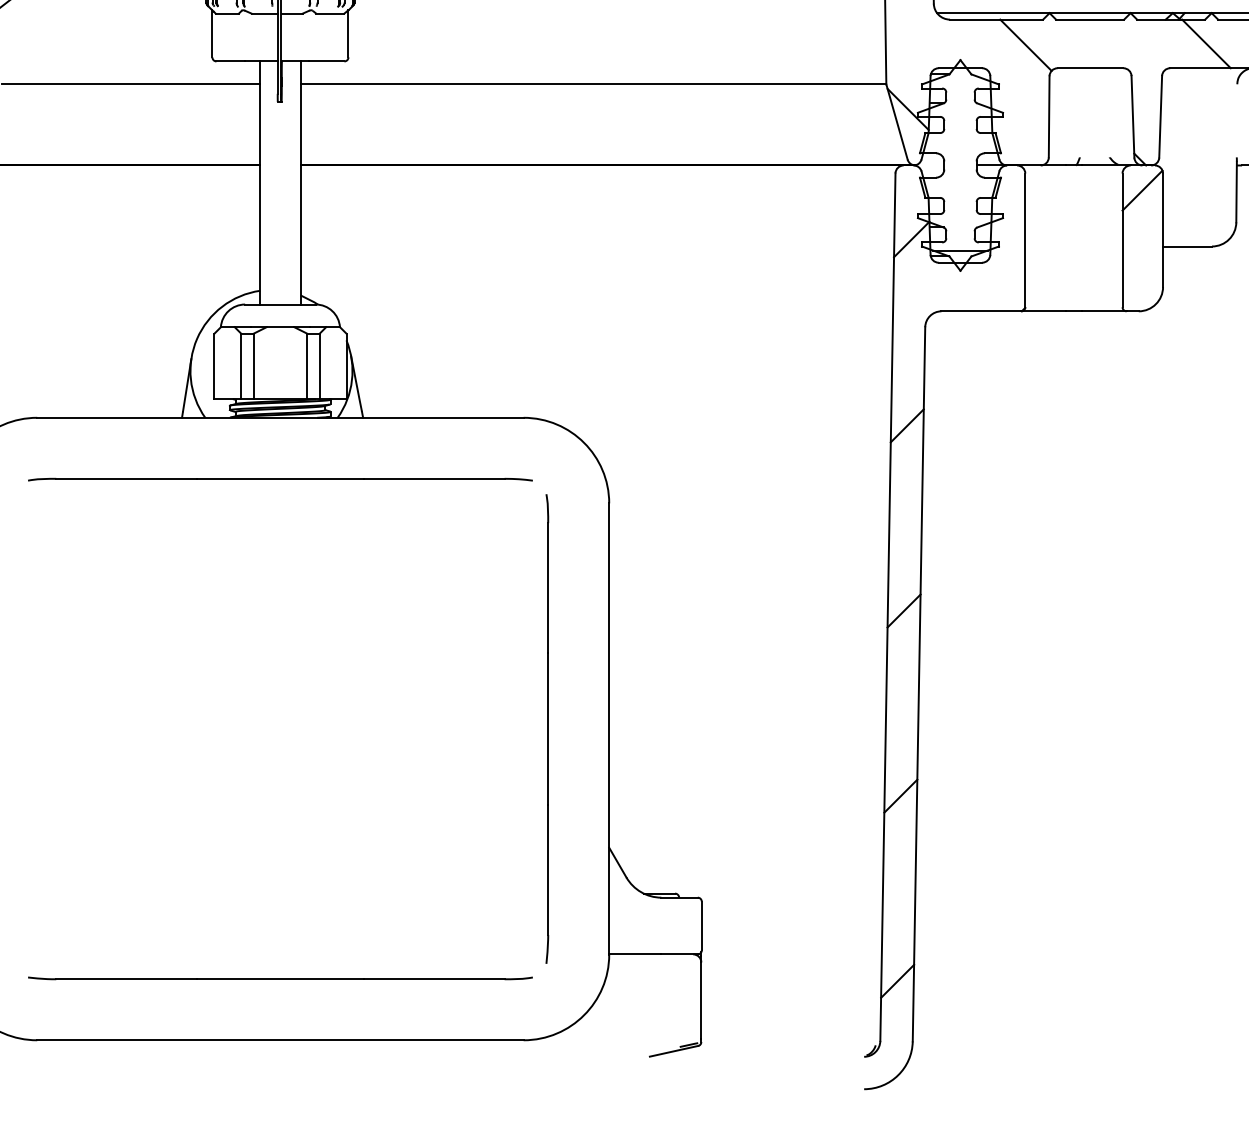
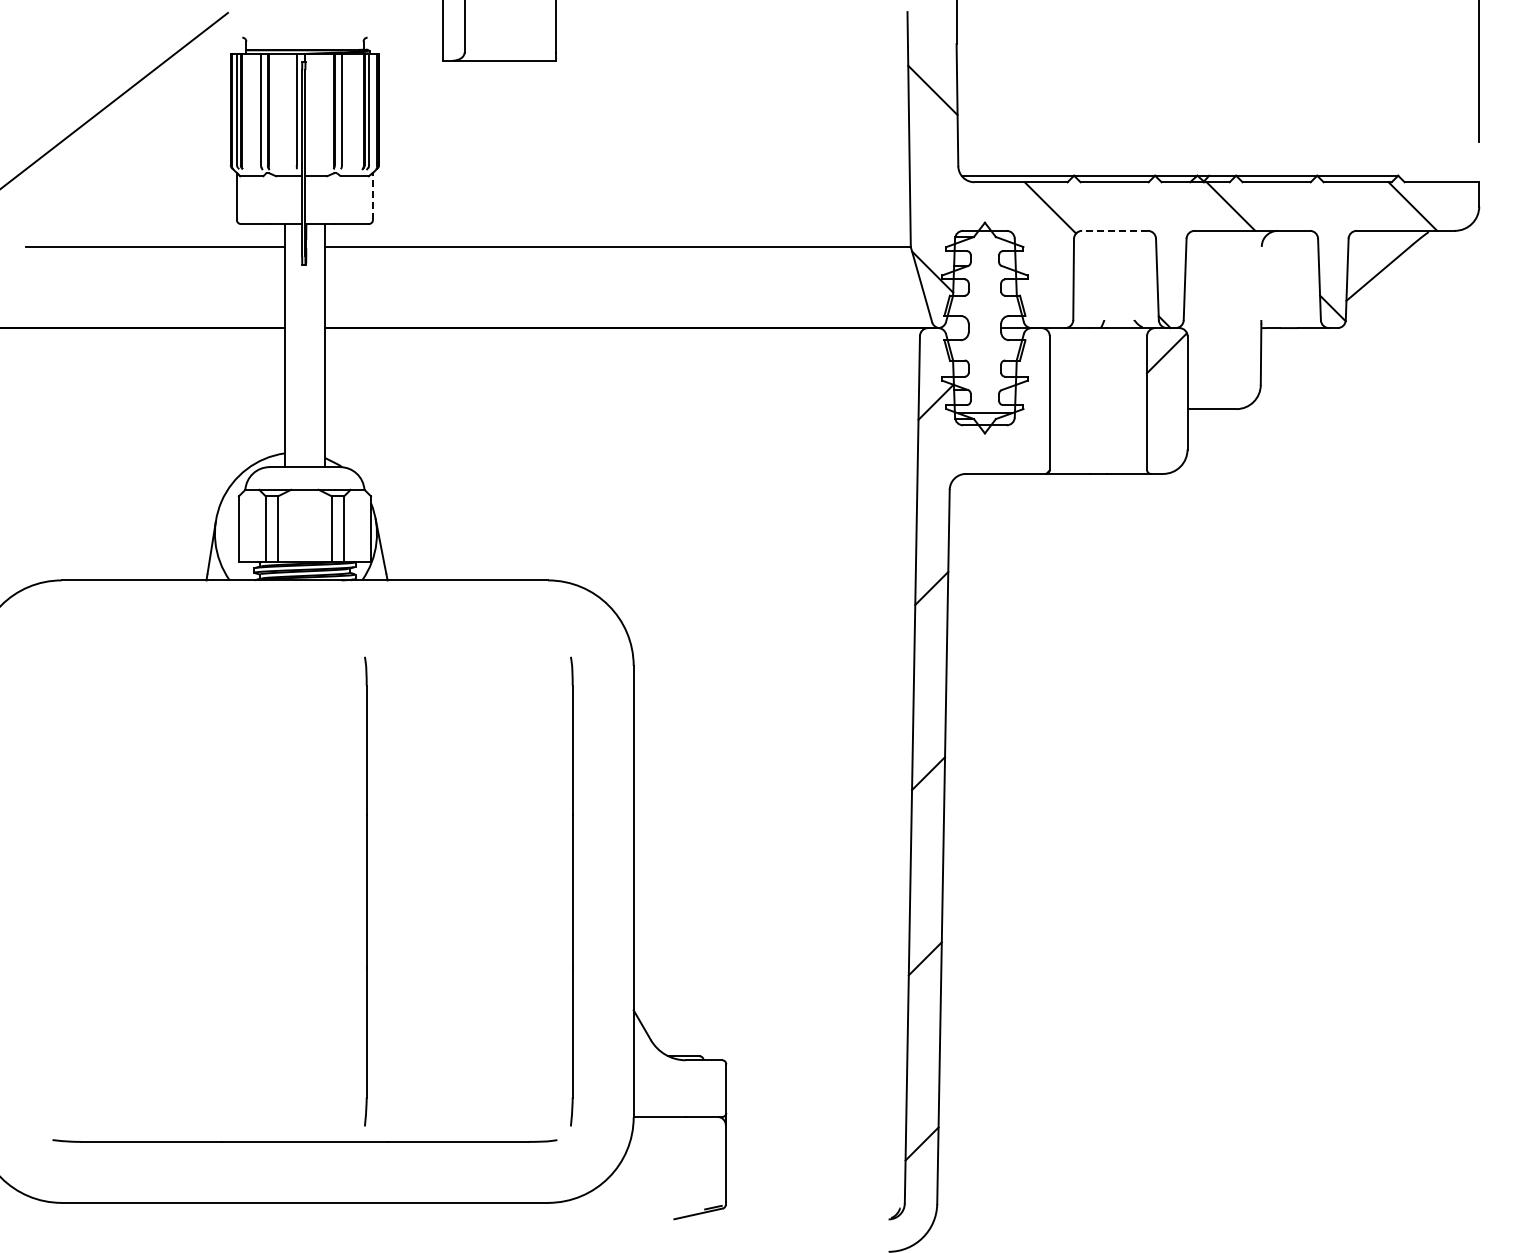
line: (348, 33) -> (372, 196), solid -> dashed
line: (1091, 67) -> (1115, 230), solid -> dashed
part: (280, 479) -> (304, 642), removed
part: (341, 728) -> (365, 891), added

